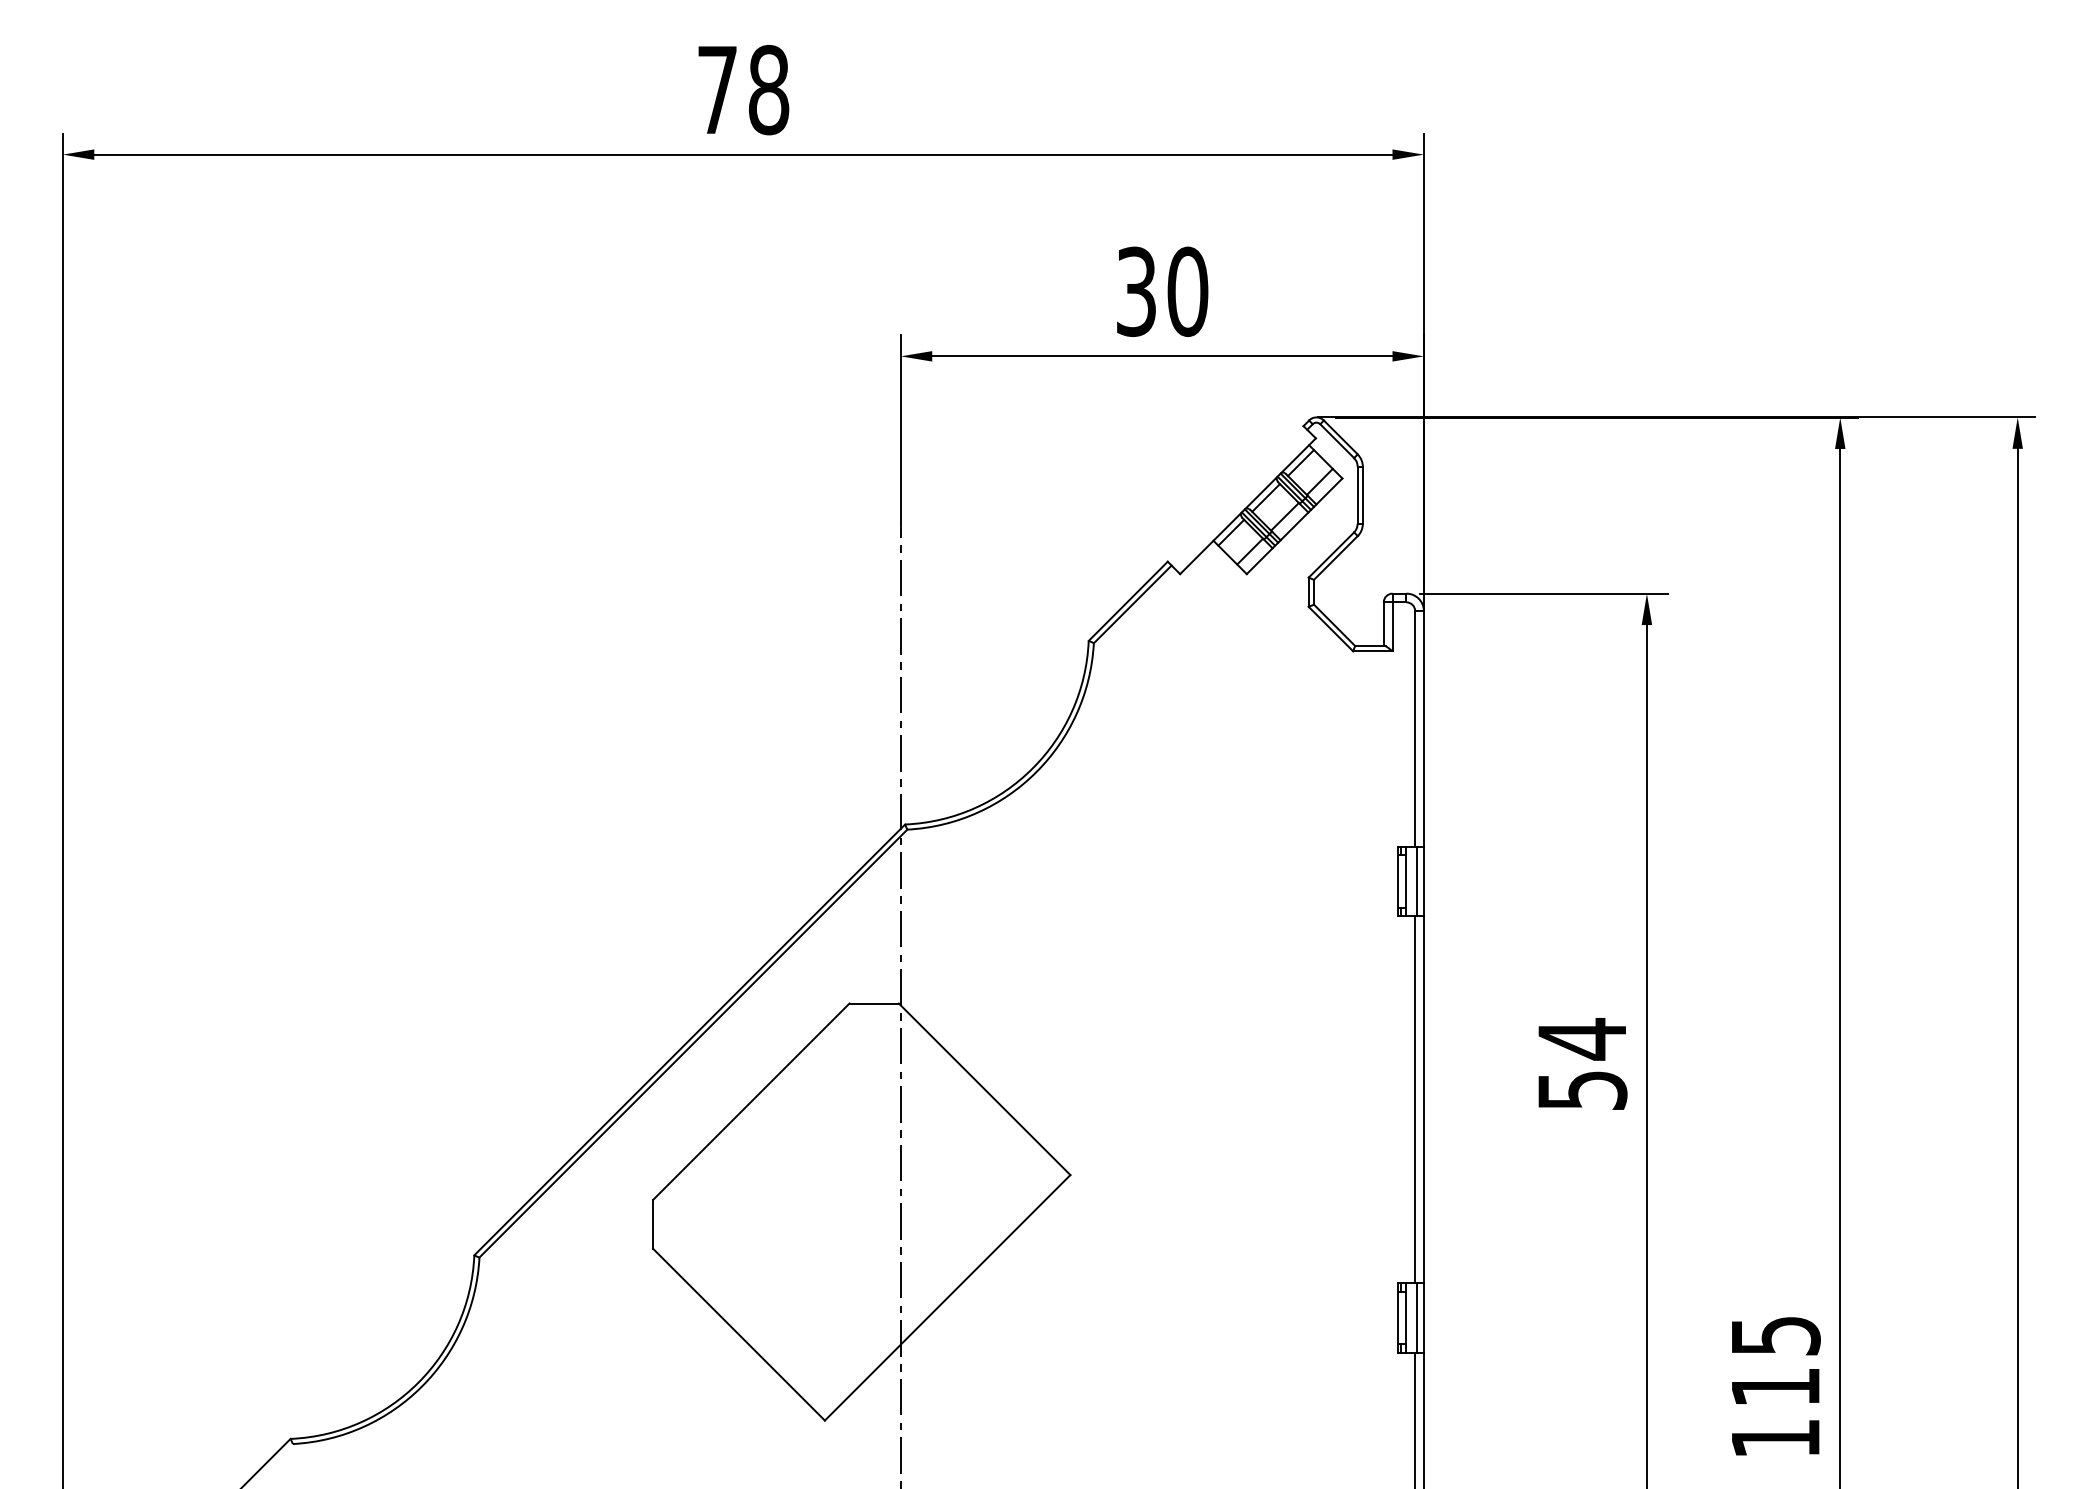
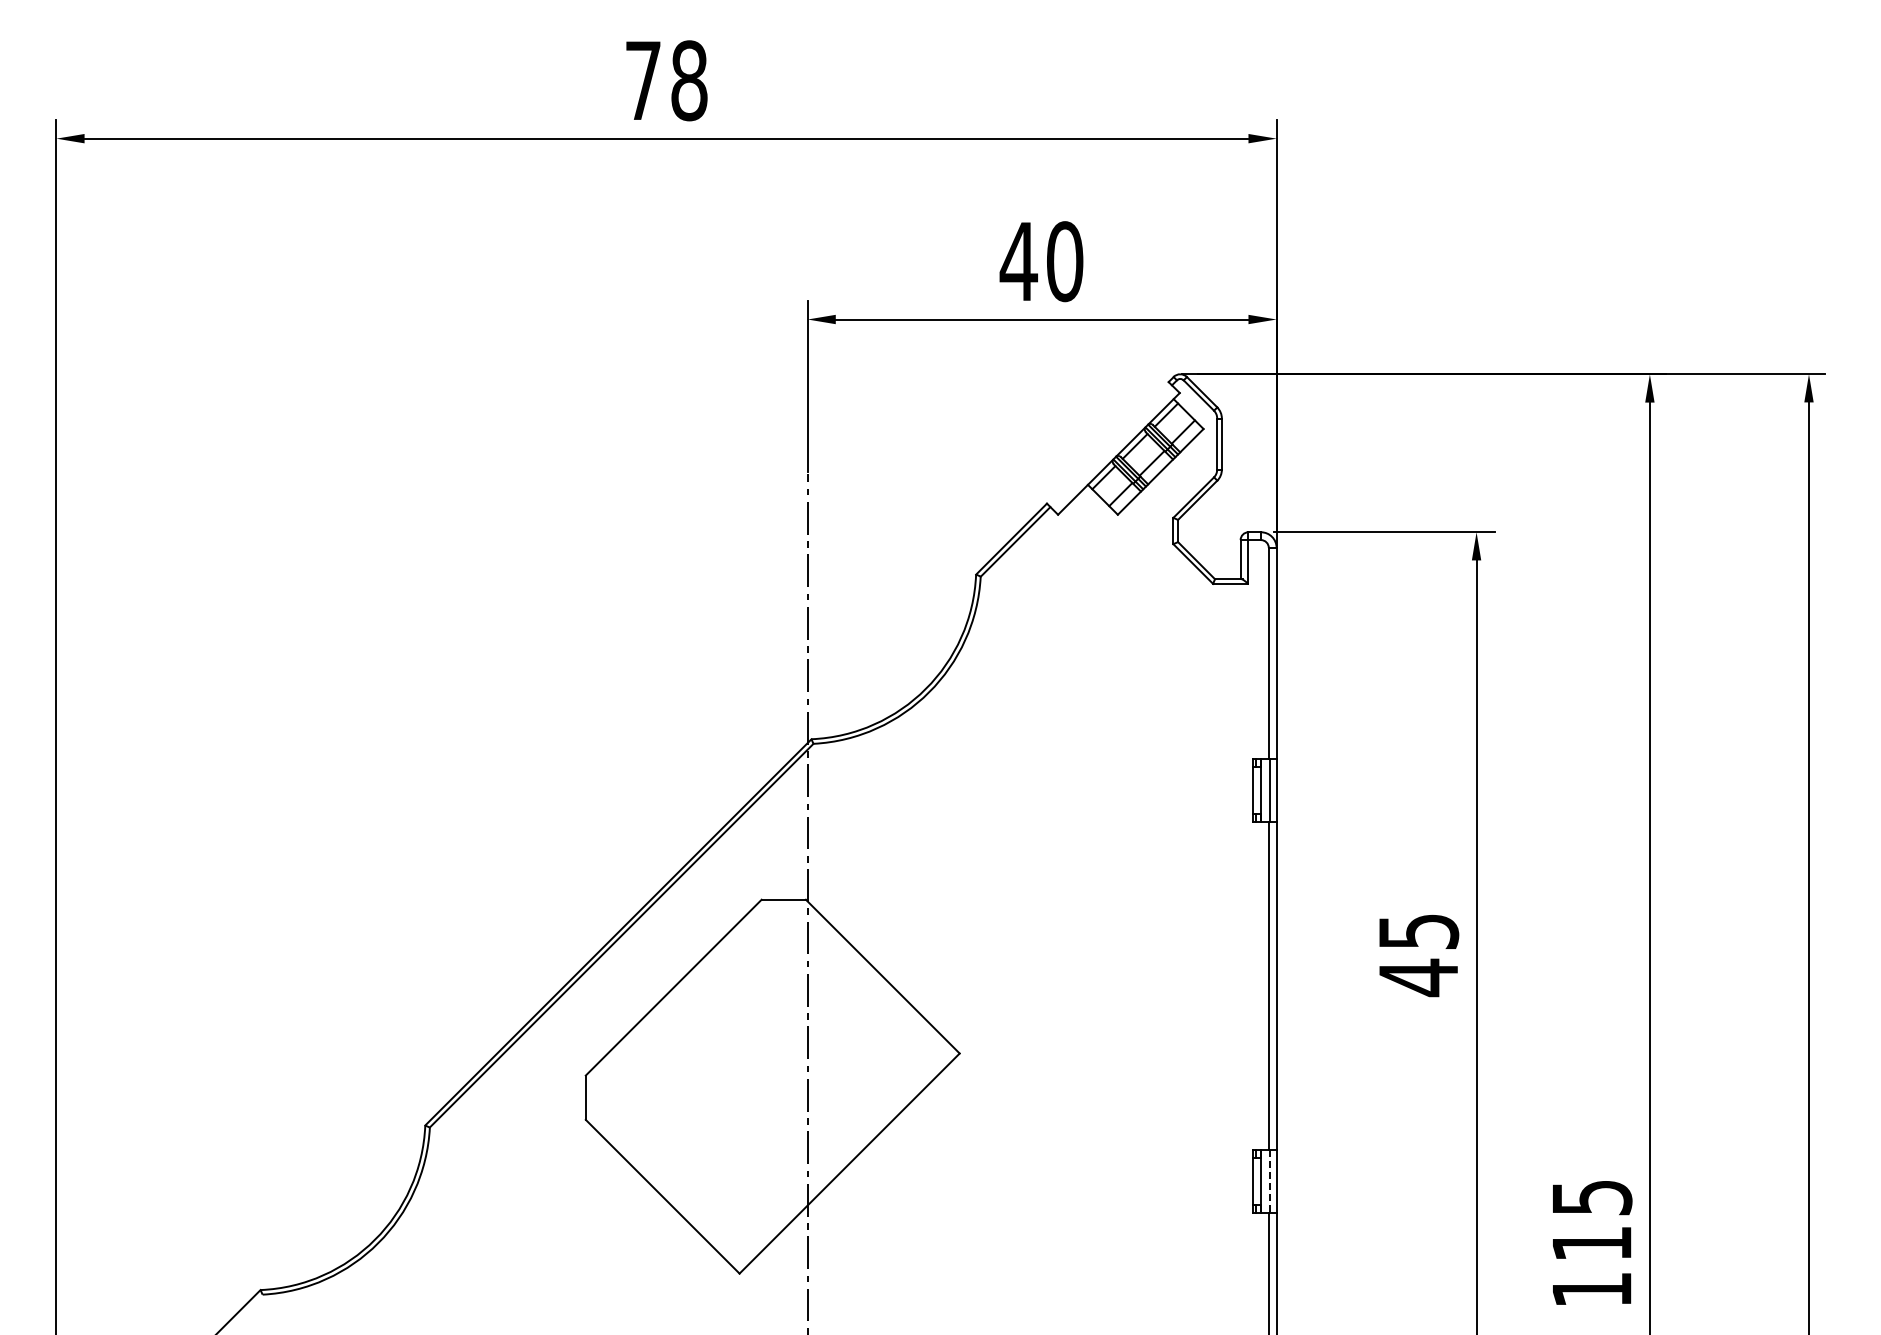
text: (1136, 291) -> (1018, 261), 30 -> 40
text: (1583, 1064) -> (1419, 954), 54 -> 45
line: (1417, 1317) -> (1270, 1181), solid -> dashed

